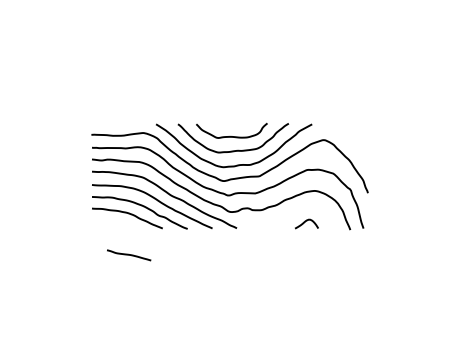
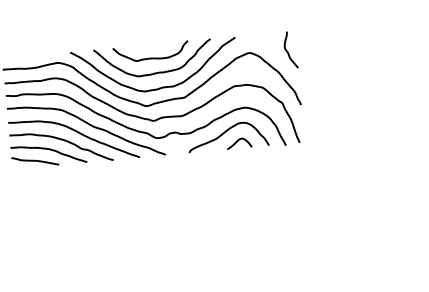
curve: (360, 141) -> (288, 50), added
curve: (294, 213) -> (225, 133), added
curve: (129, 255) -> (35, 161), moved

